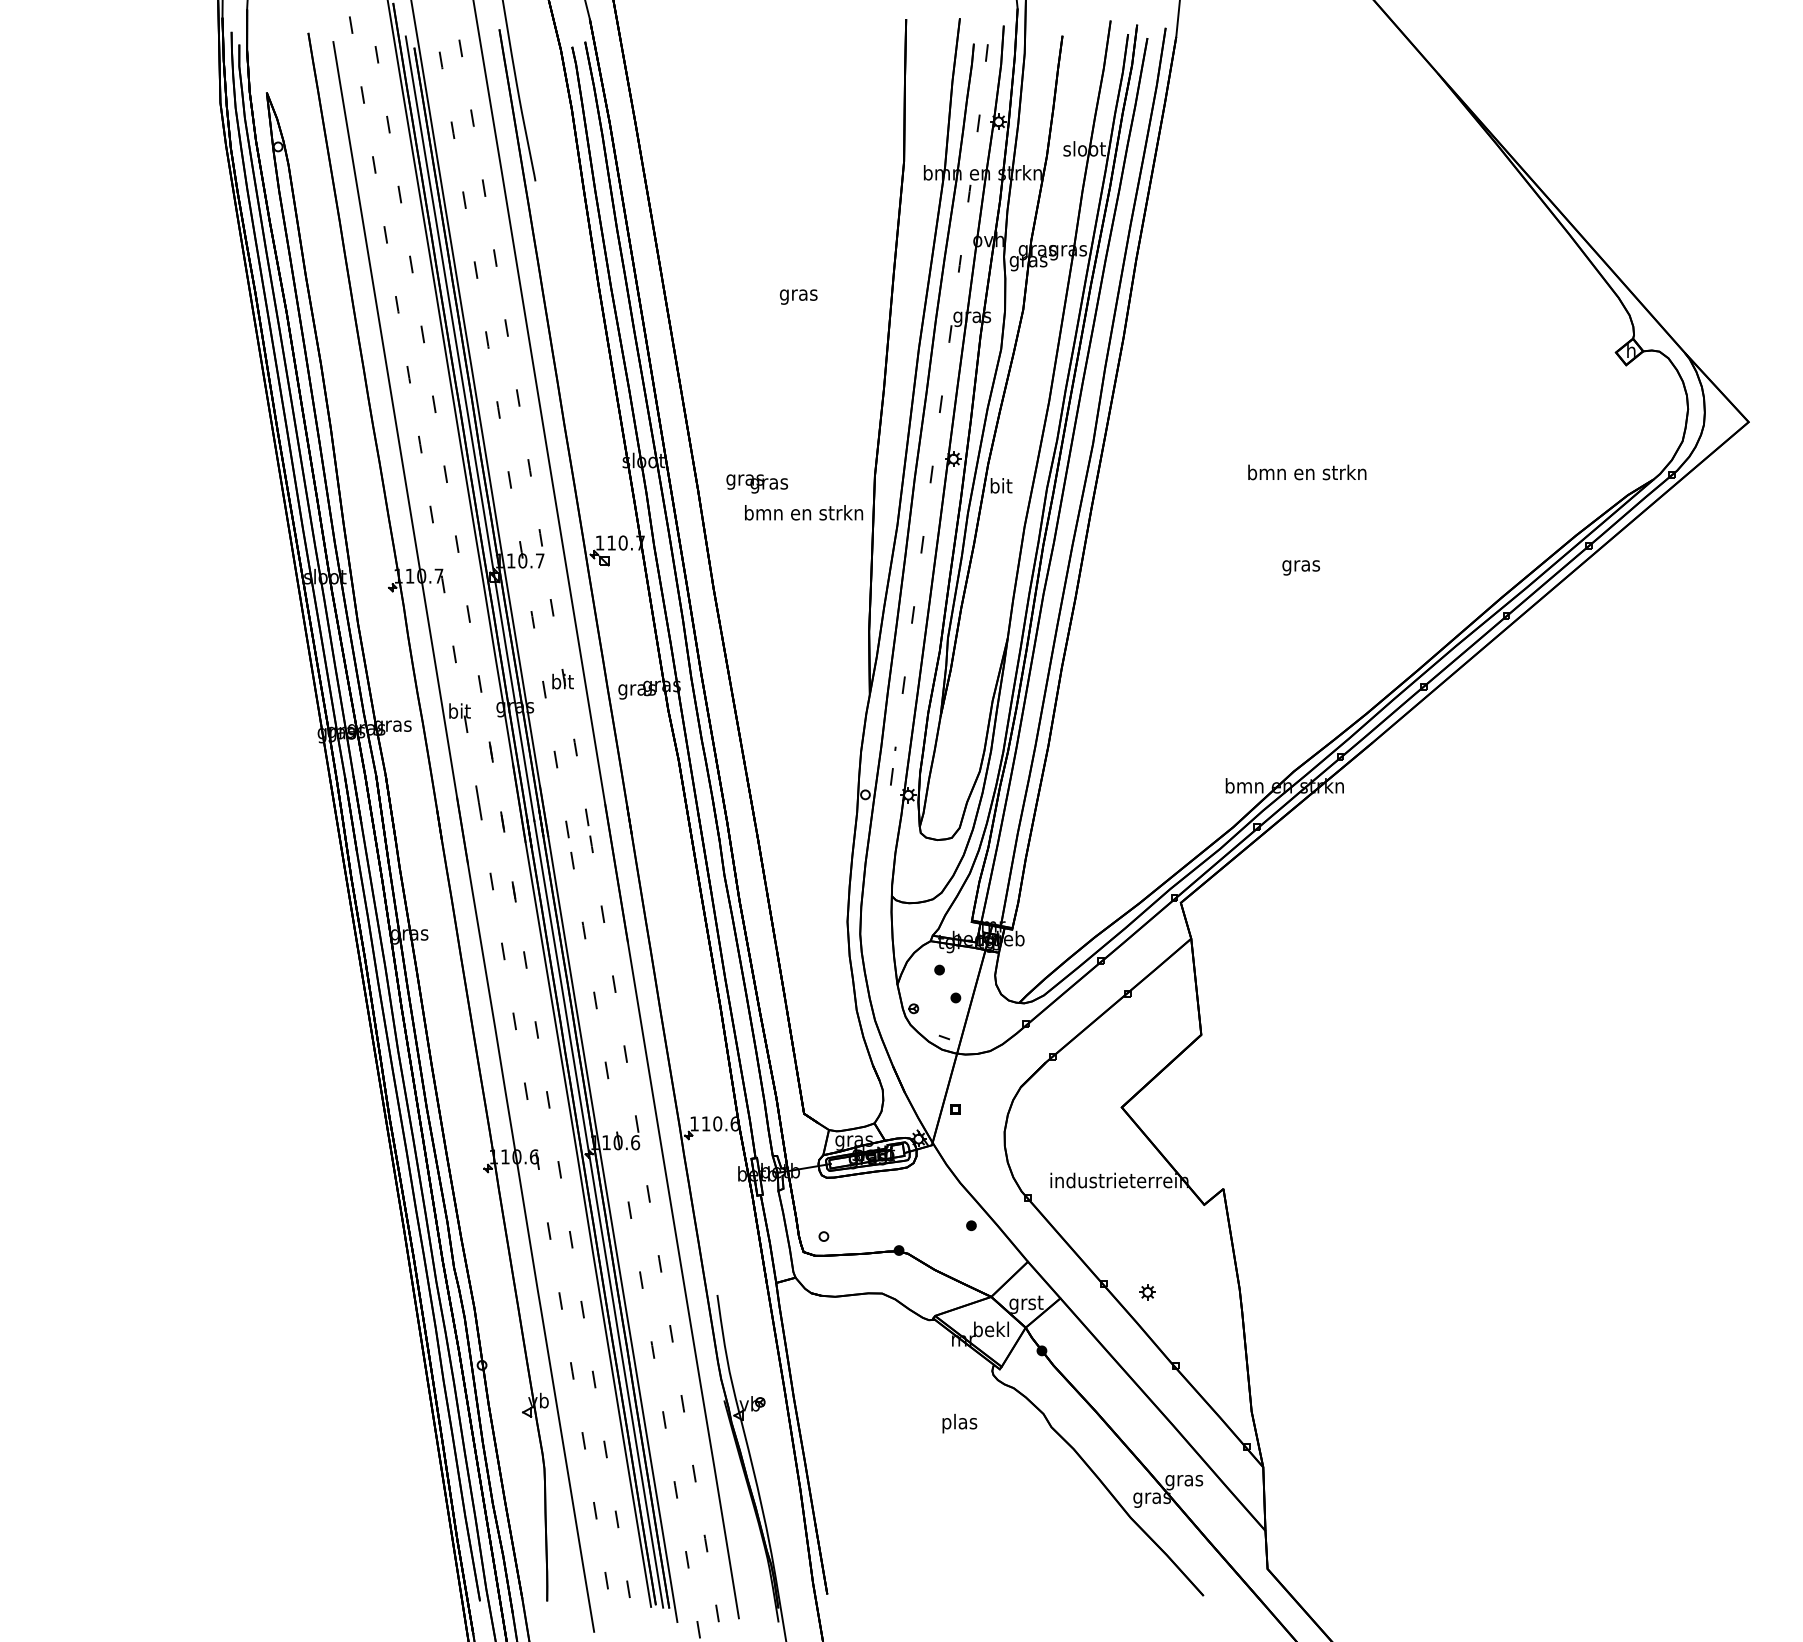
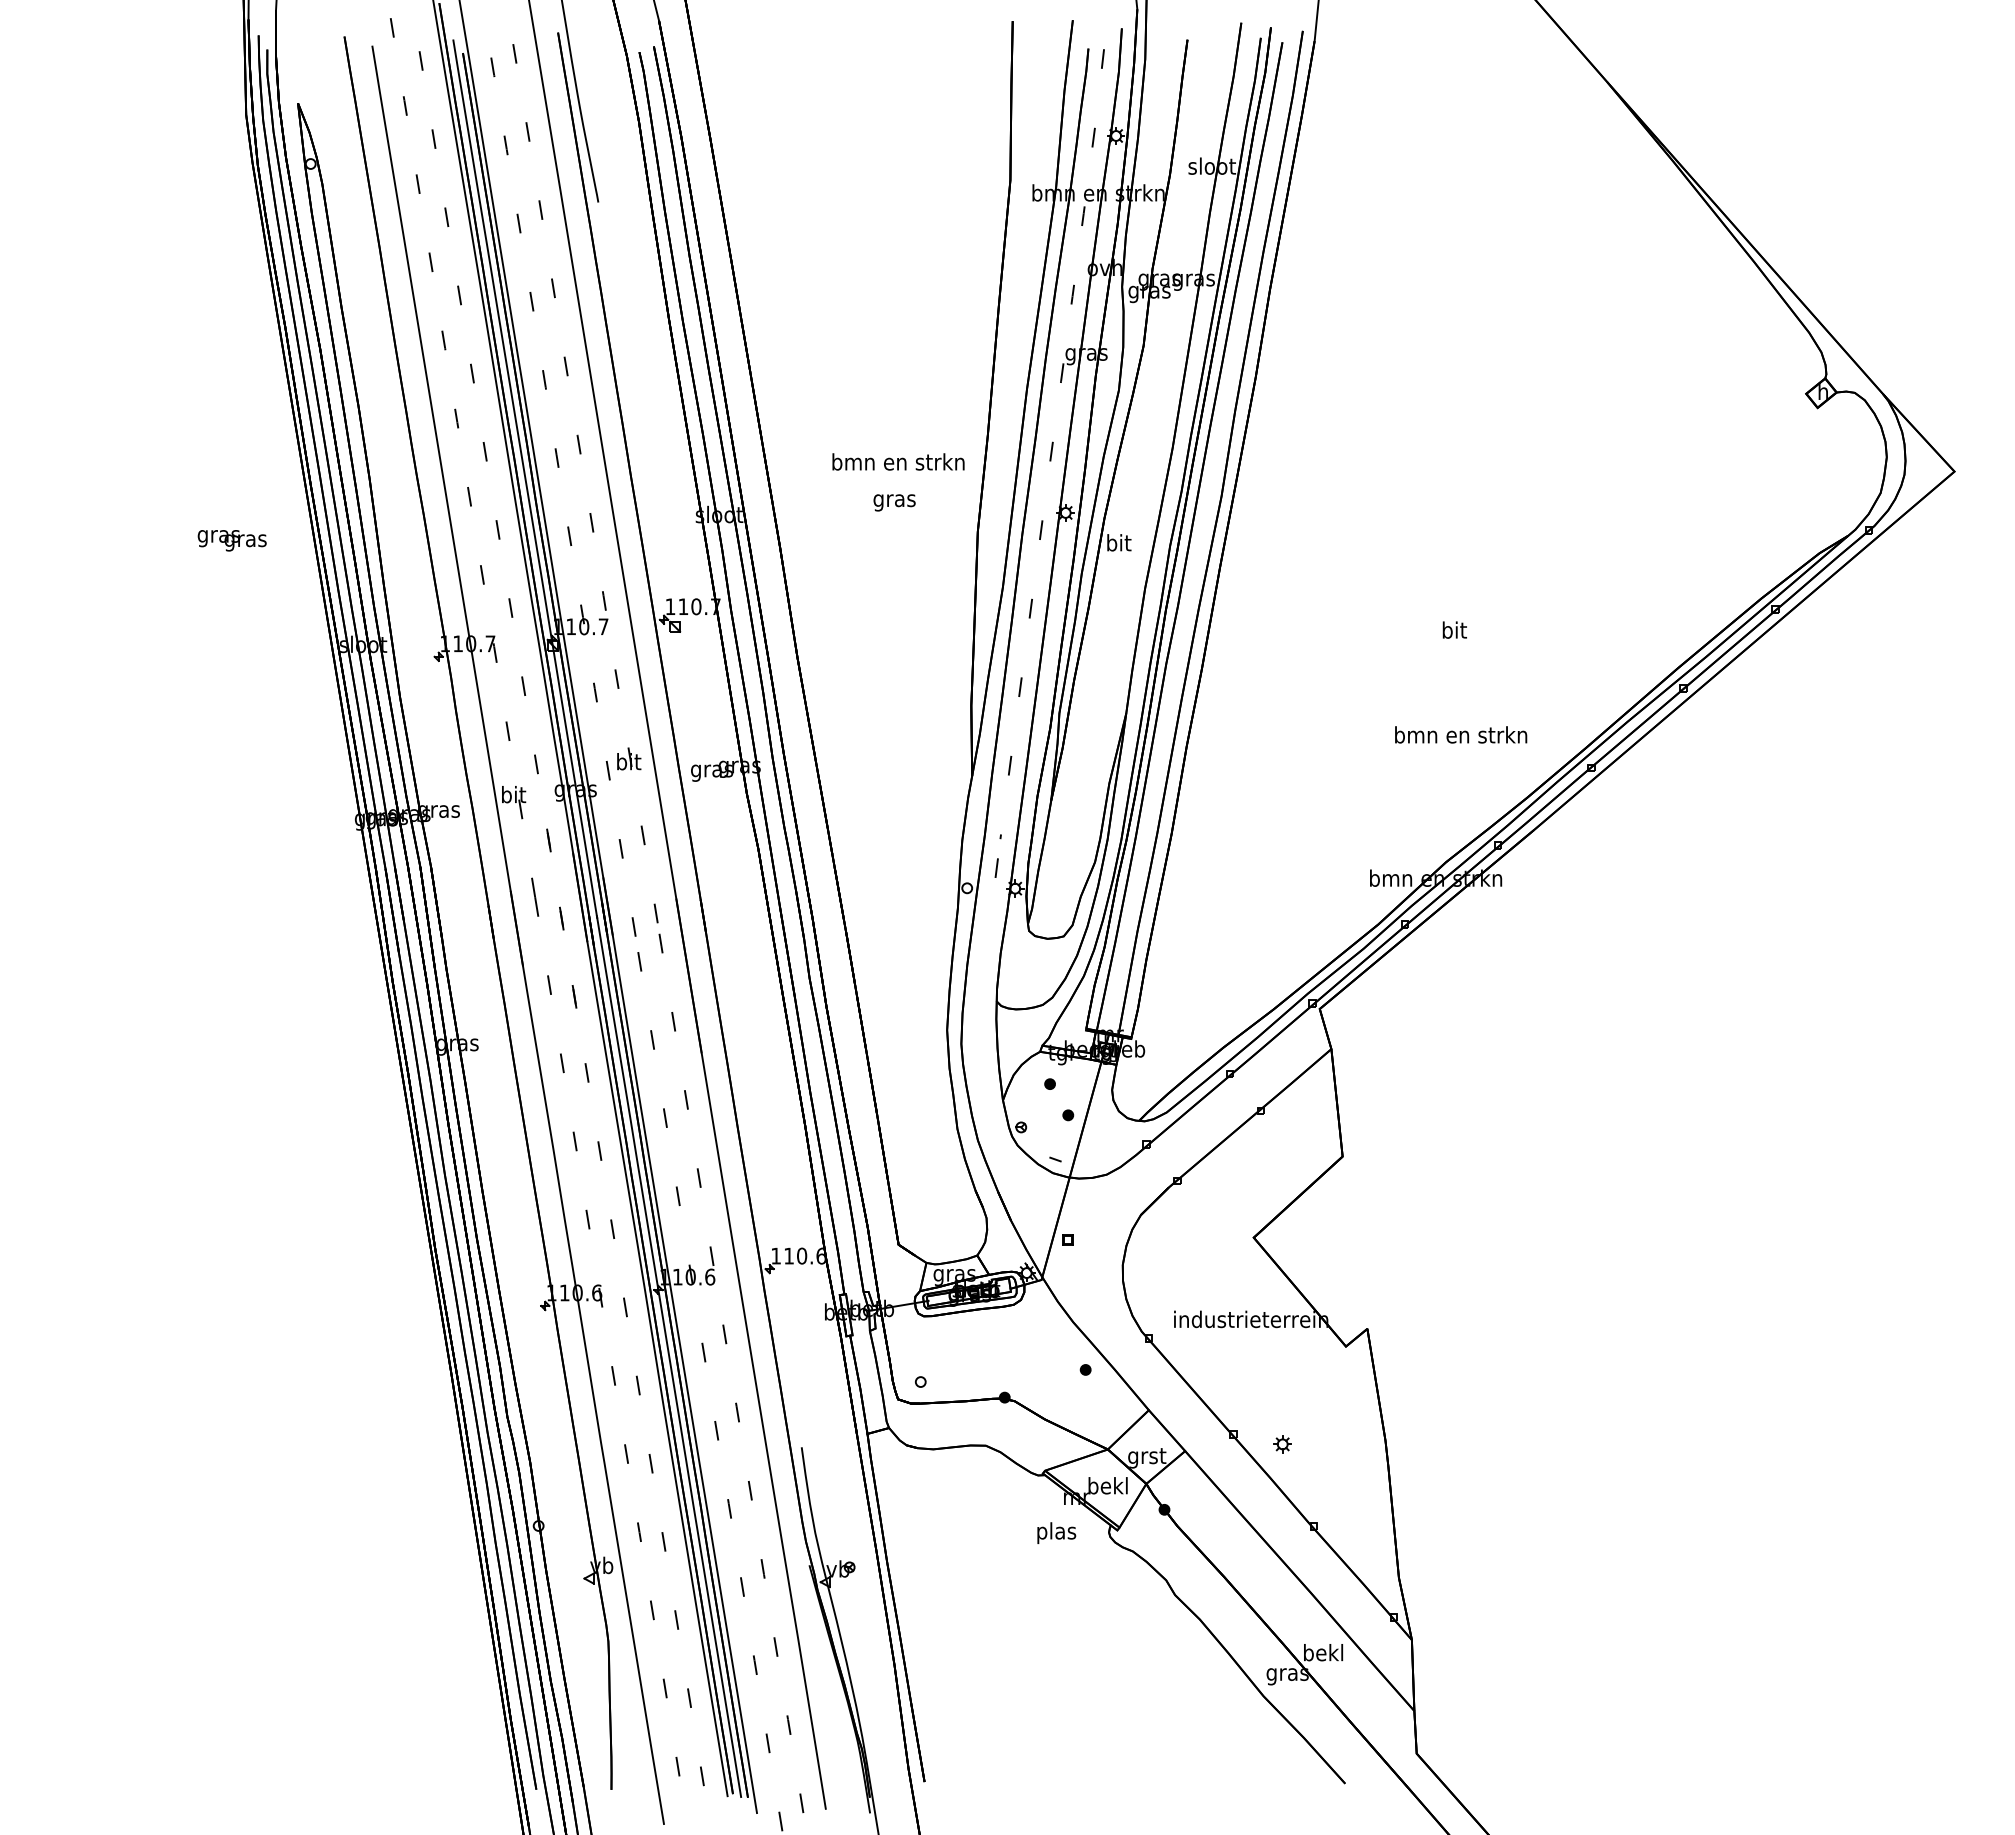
text: (798, 296) -> (894, 502), moved
text: (1307, 472) -> (1461, 734), moved
text: (756, 483) -> (231, 540), moved
text: (803, 512) -> (898, 461), moved
text: (1301, 566) -> (1454, 632), gras -> bit
text: (959, 1423) -> (1056, 1532), moved
text: (1184, 1480) -> (1323, 1654), gras -> bekl

